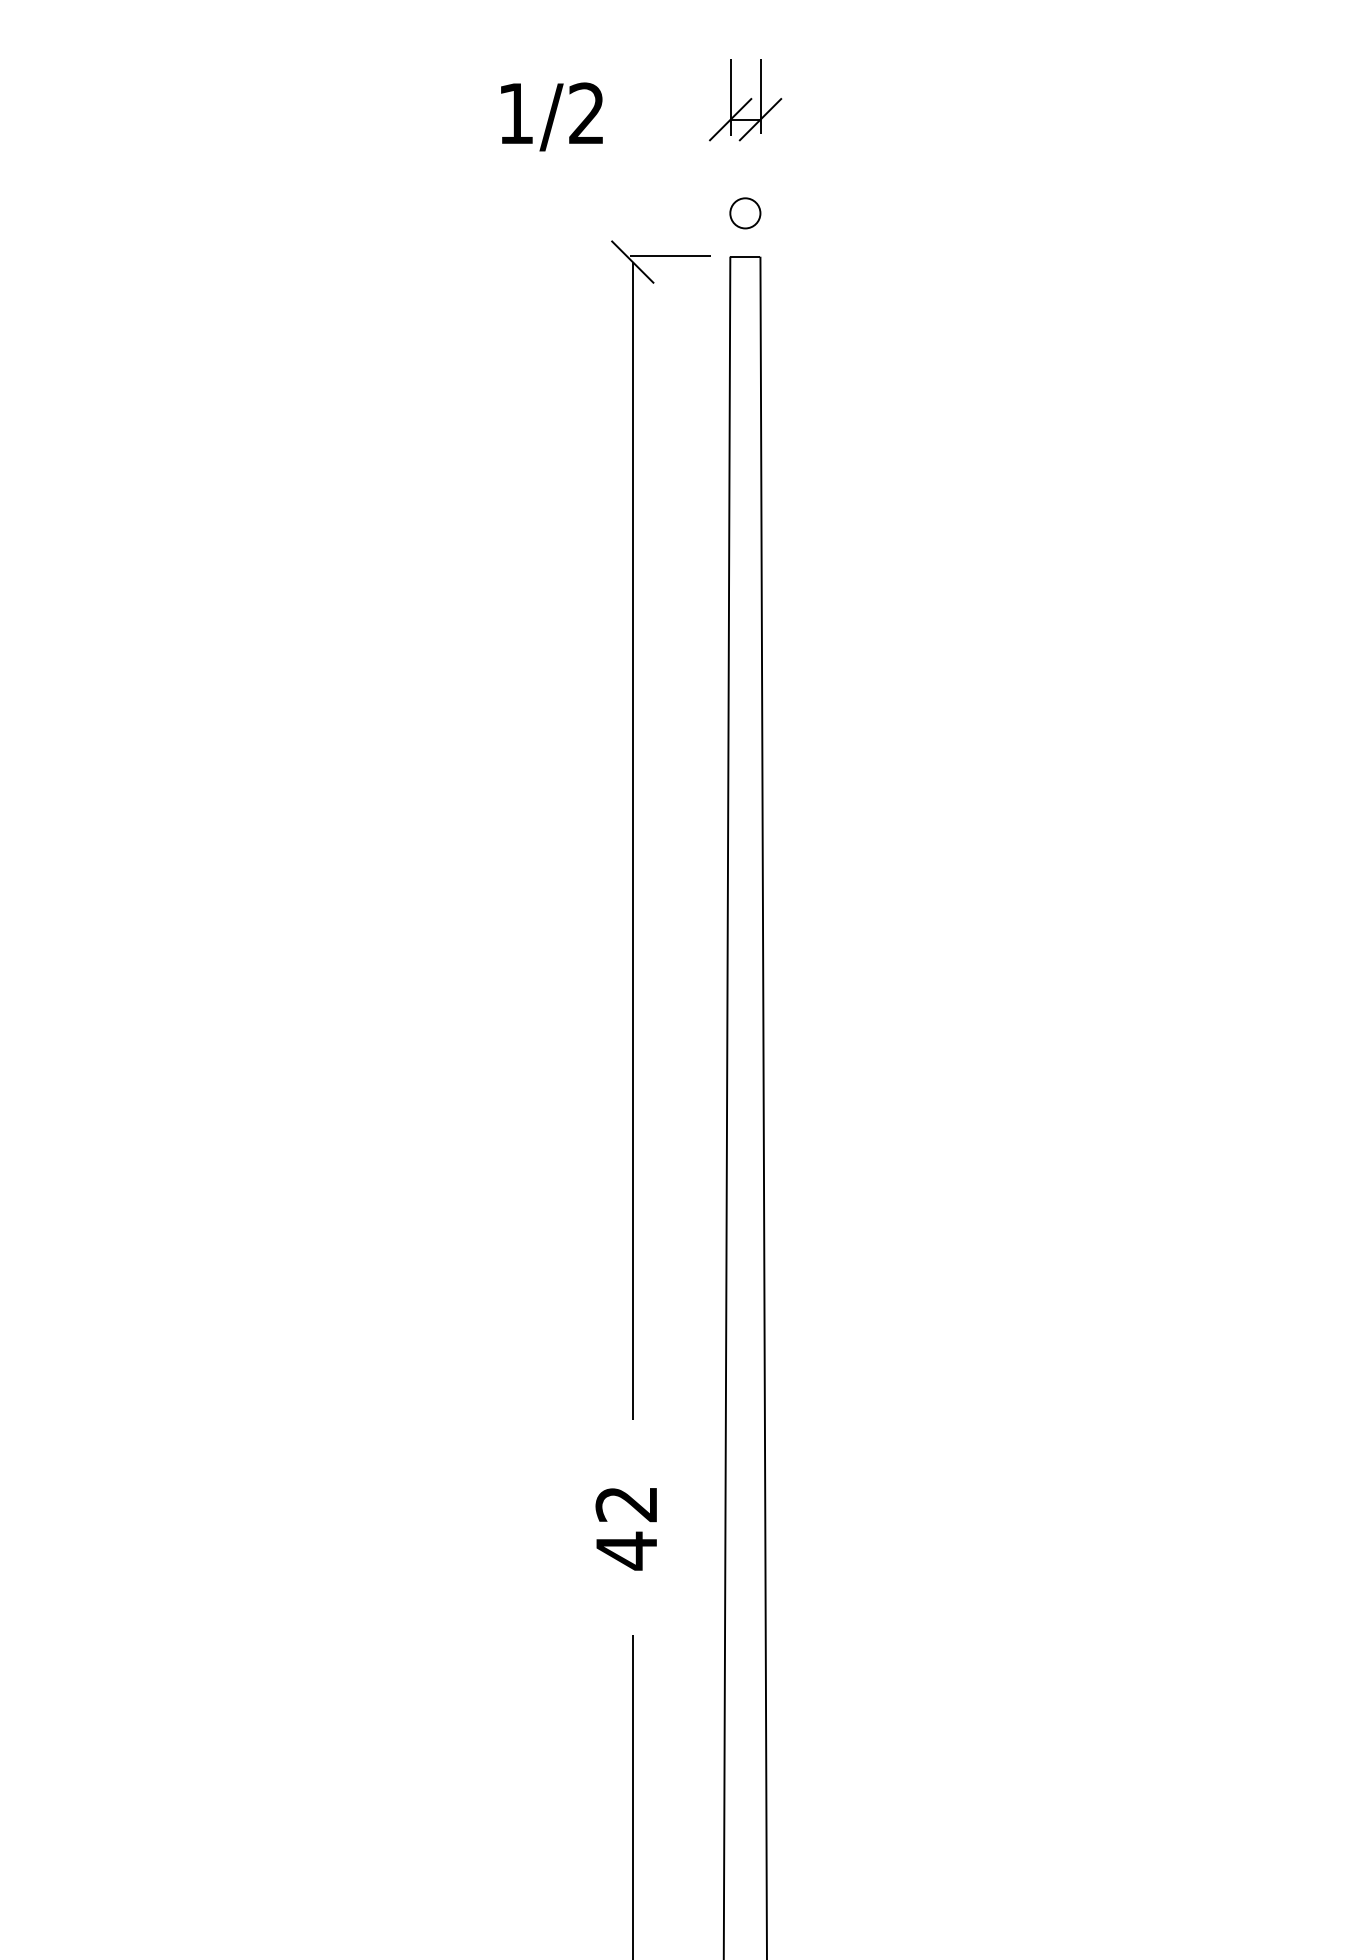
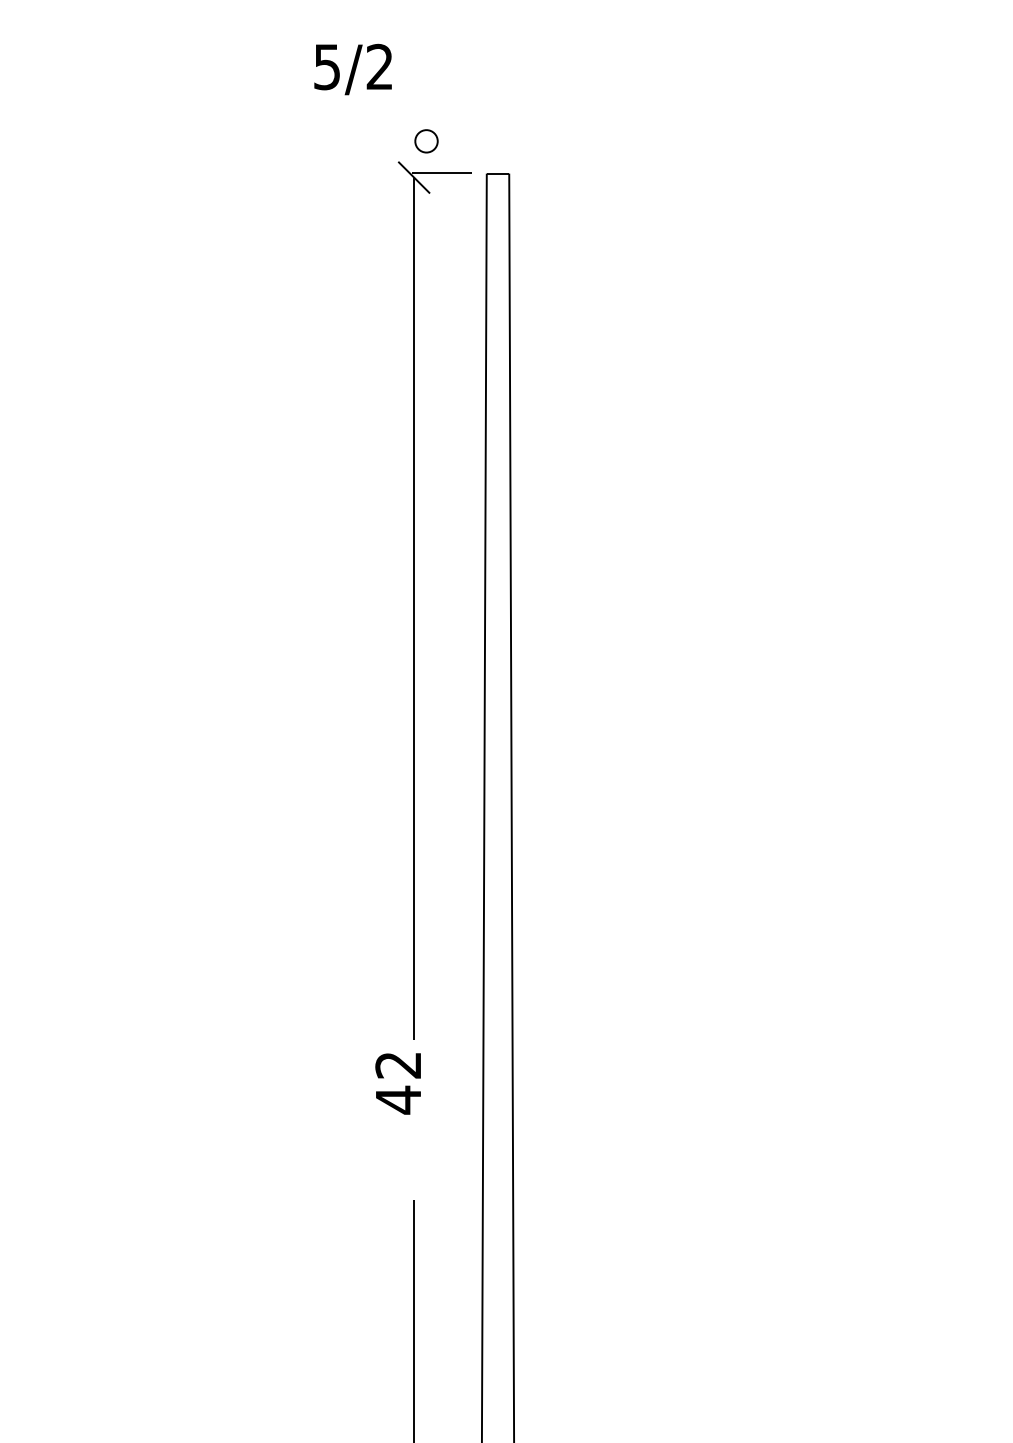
part: (745, 100) -> (498, 57), removed
text: (515, 113) -> (326, 66), 1/2 -> 5/2
circle: (745, 213) -> (426, 141), moved
text: (625, 1529) -> (397, 1084), moved

